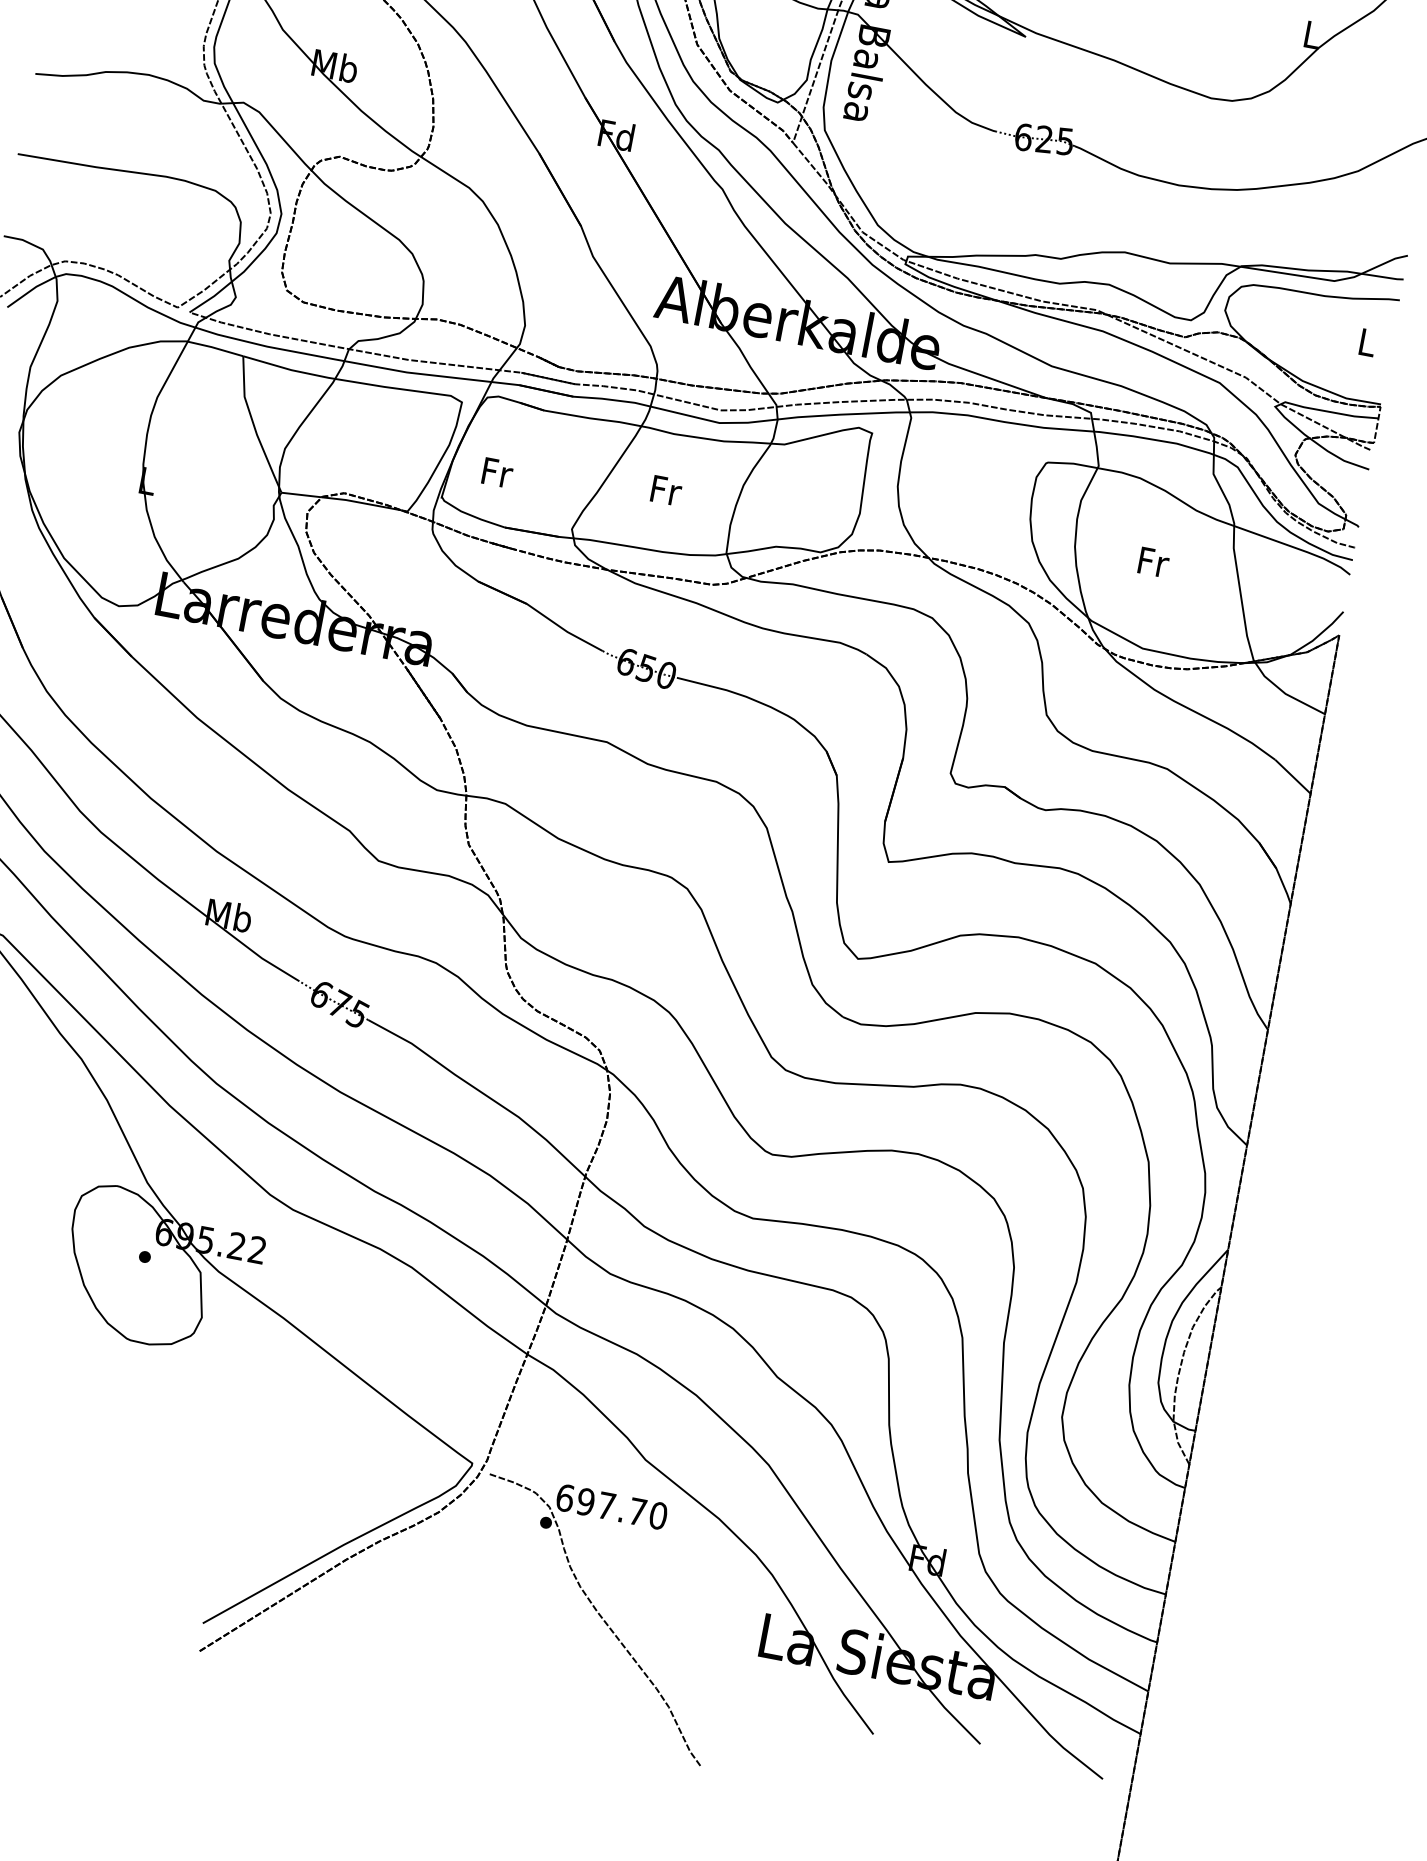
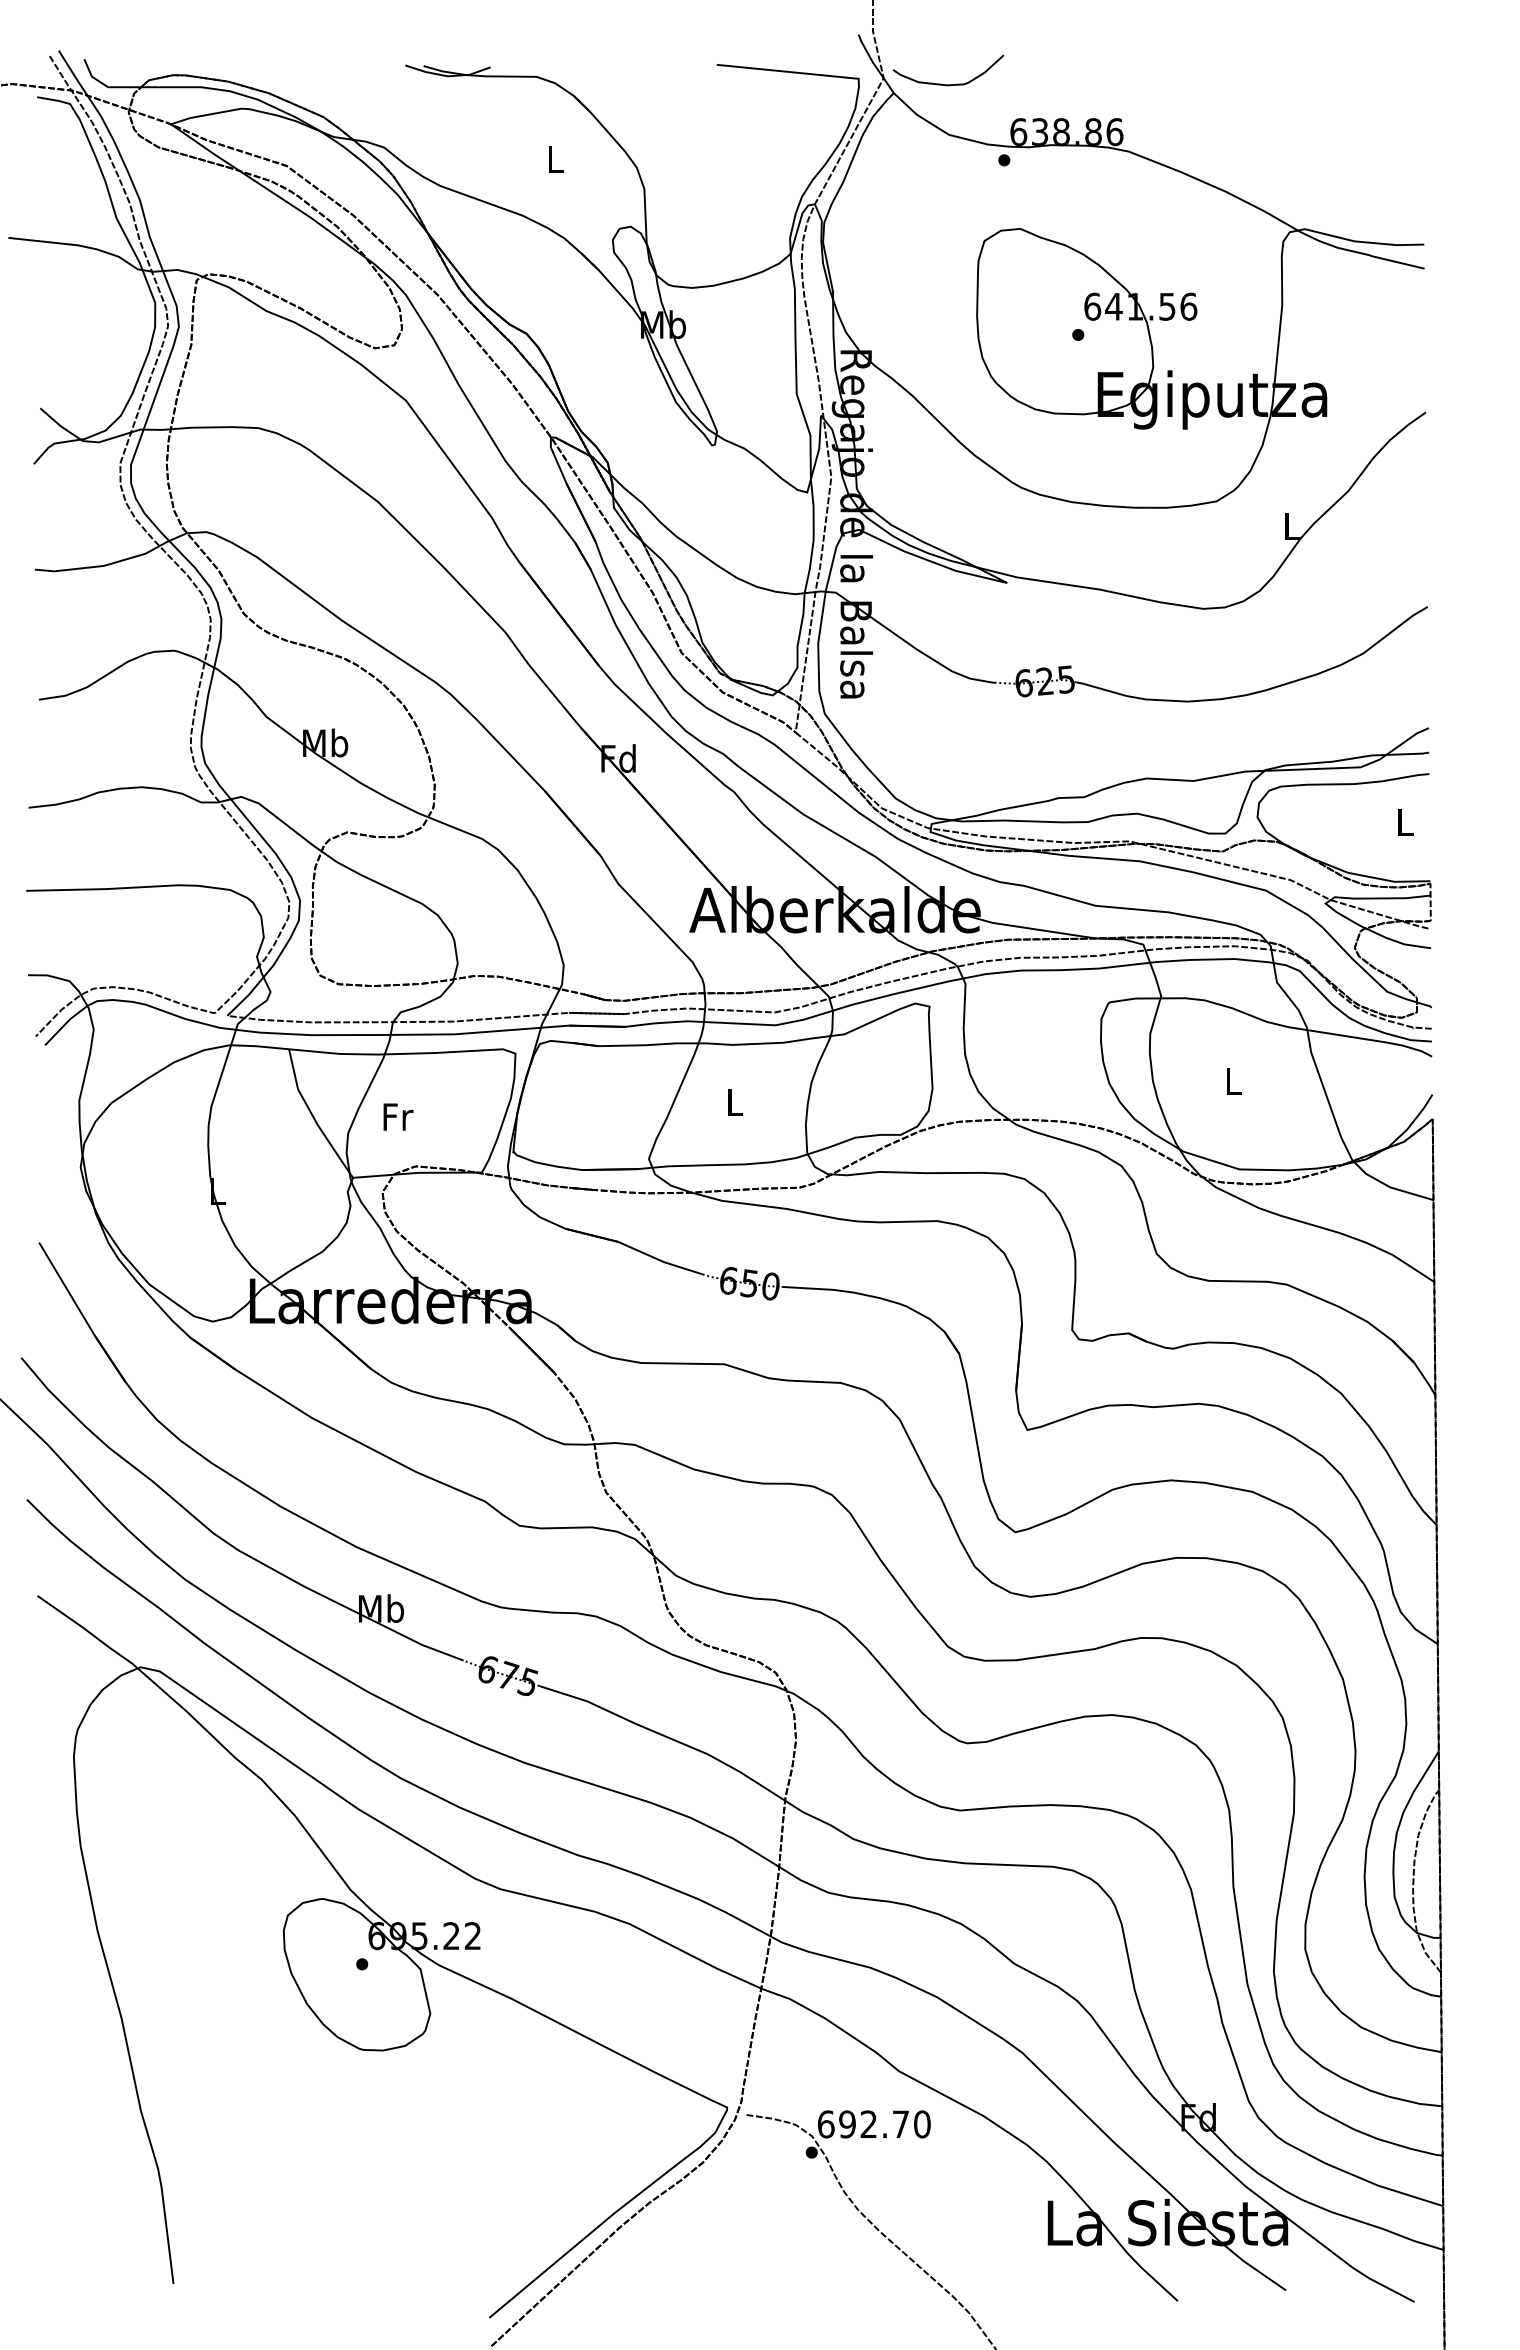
text: (497, 472) -> (398, 1116), moved
text: (666, 490) -> (735, 1102), Fr -> L
text: (1154, 562) -> (1234, 1081), Fr -> L
text: (606, 1505) -> (868, 2123), 697.70 -> 692.70

